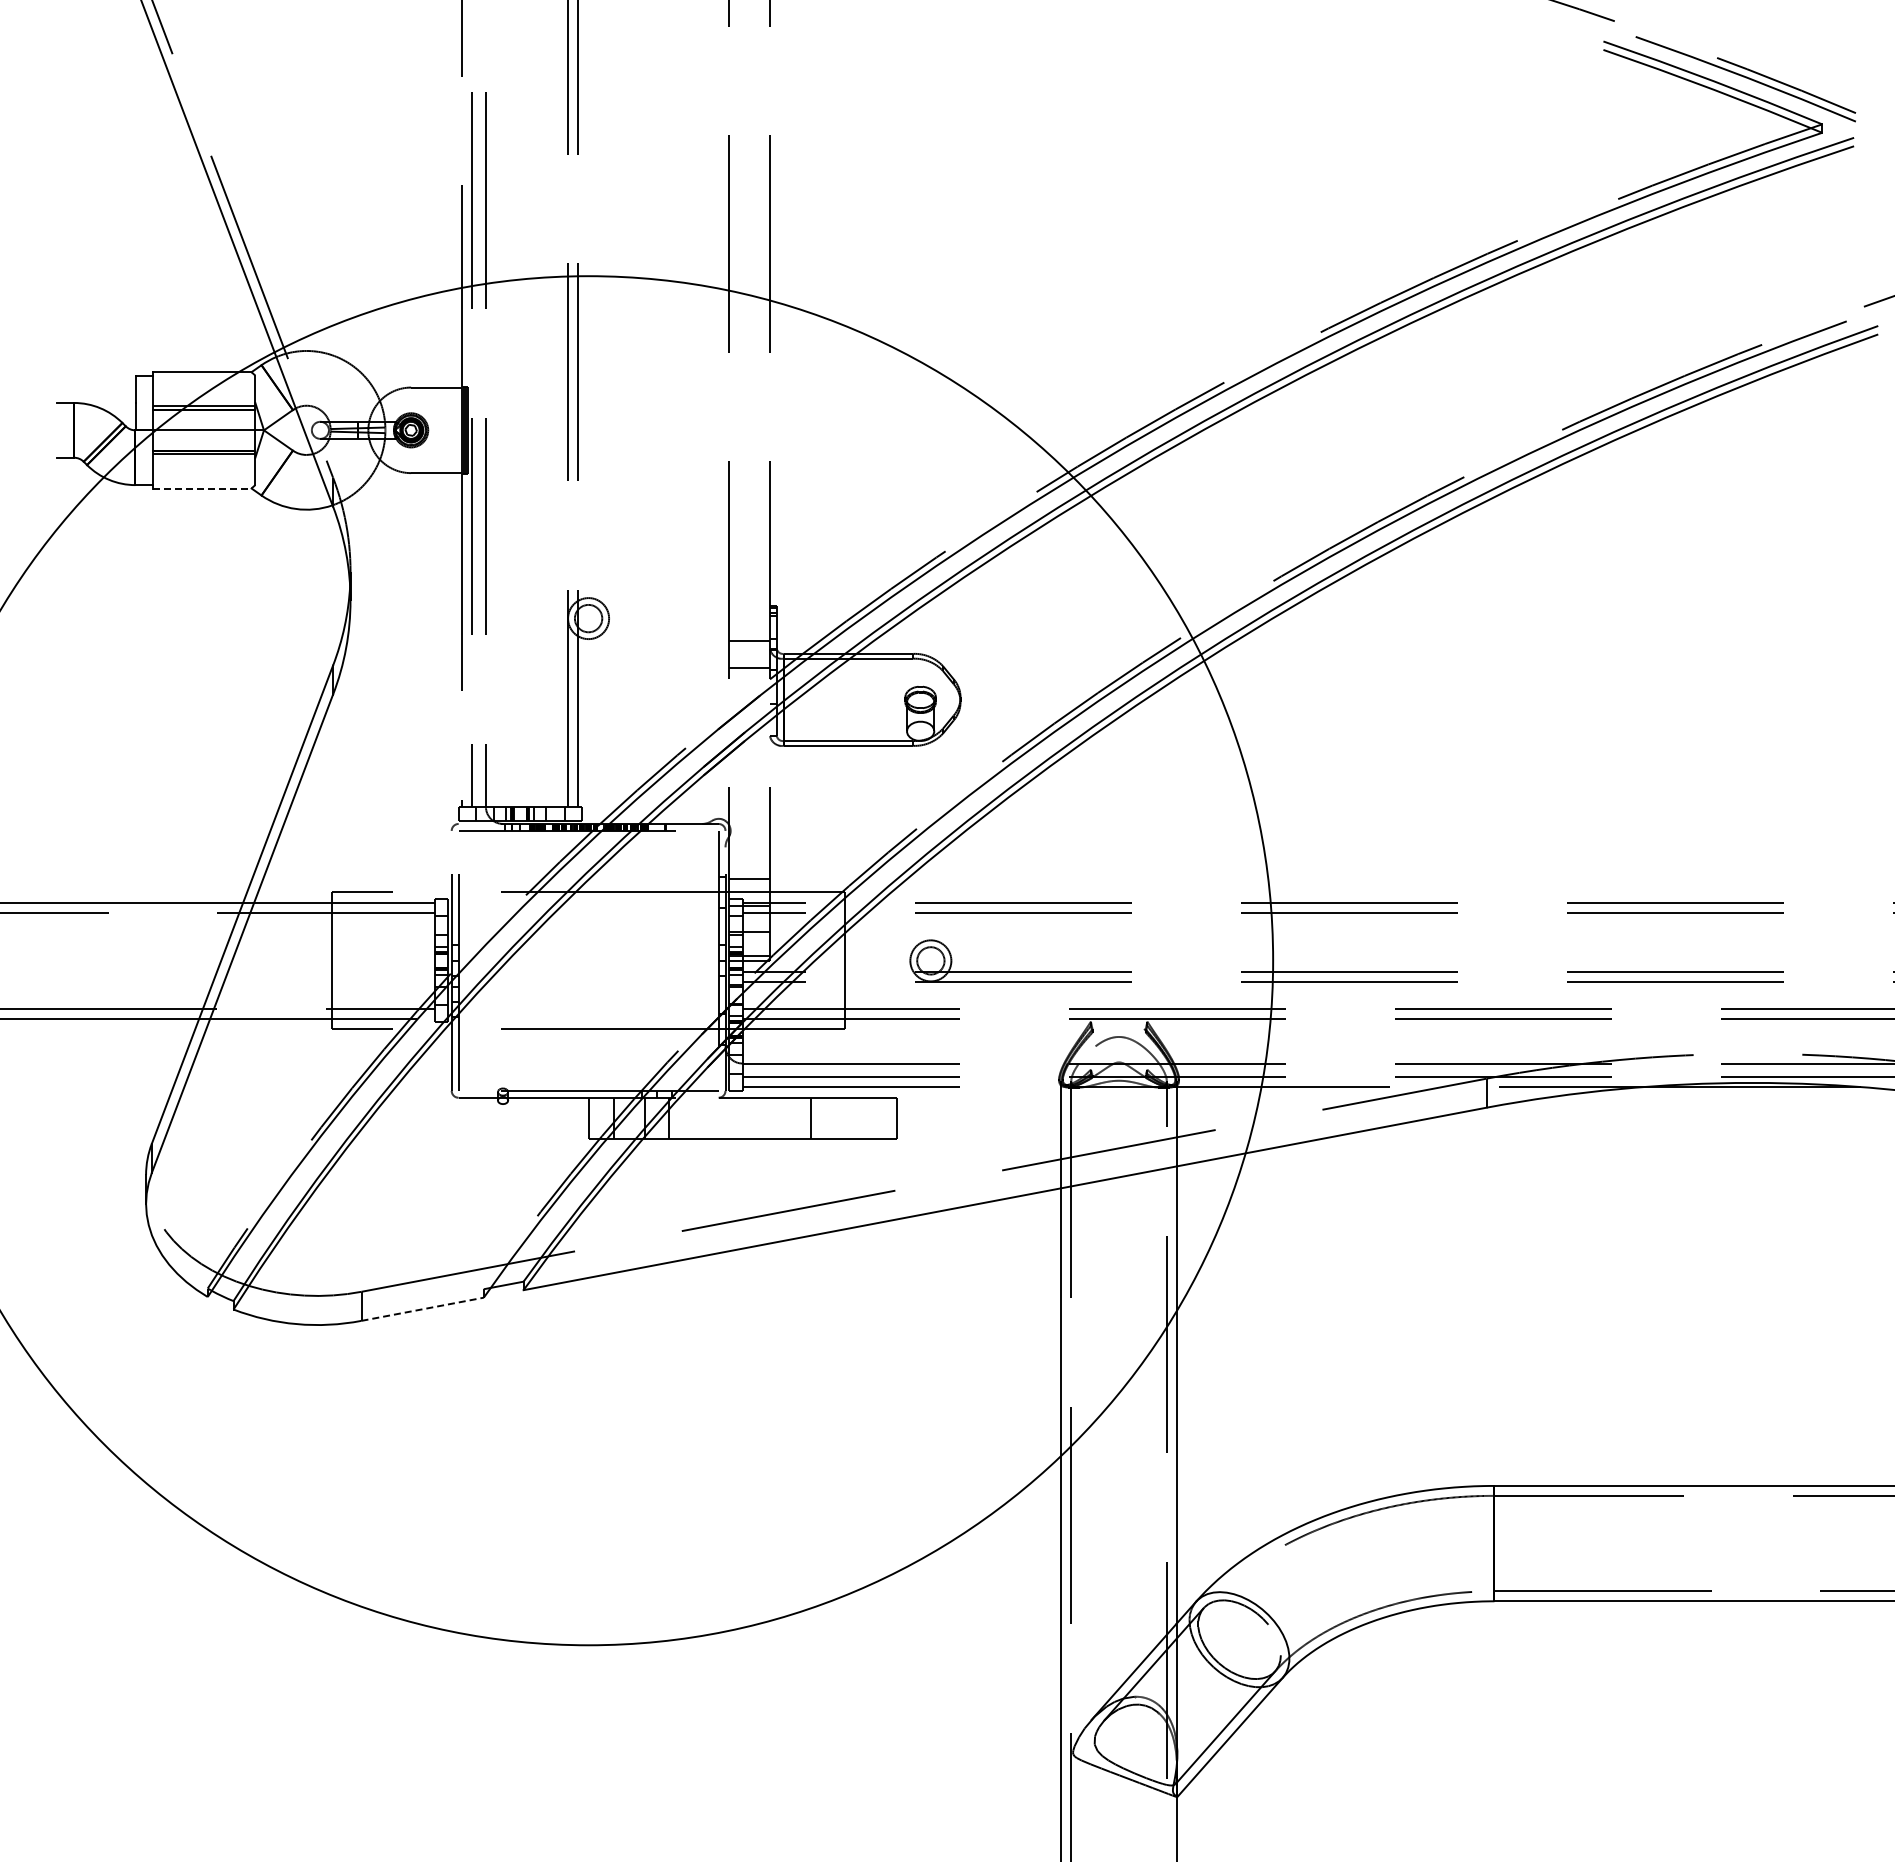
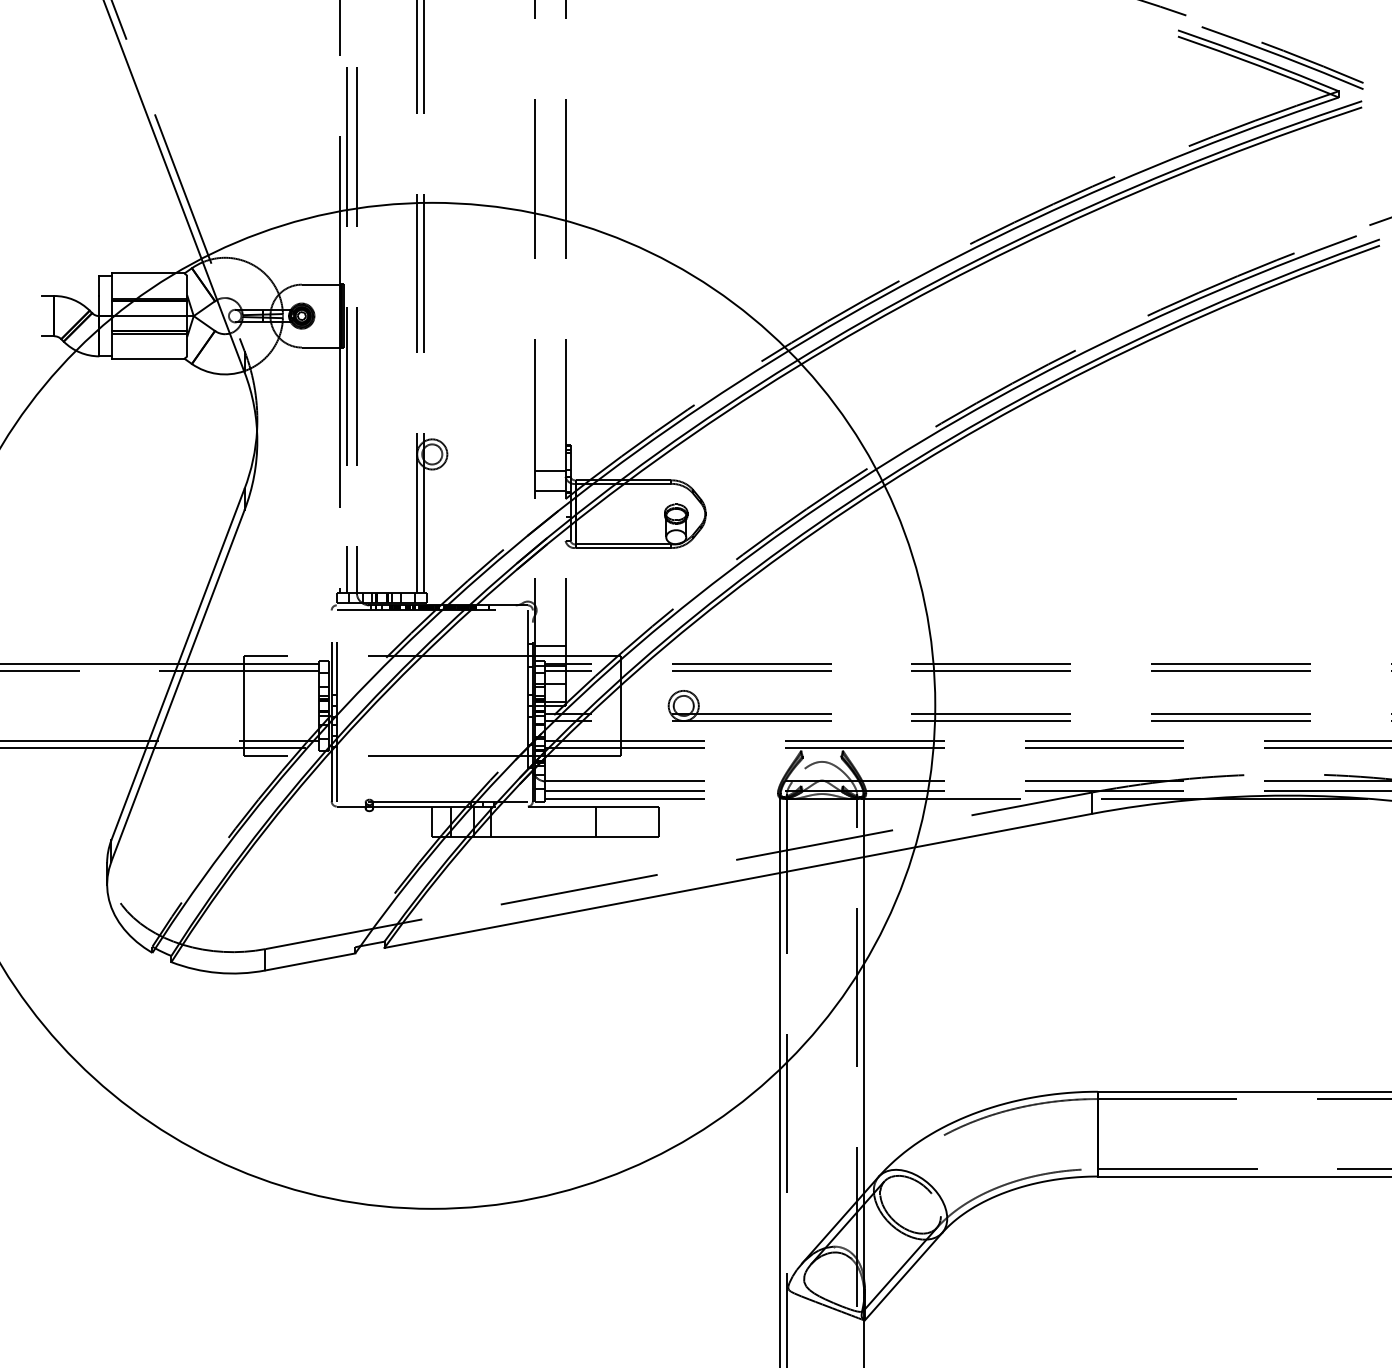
line: (202, 488) -> (148, 358), dashed -> solid
line: (423, 1309) -> (310, 962), dashed -> solid

